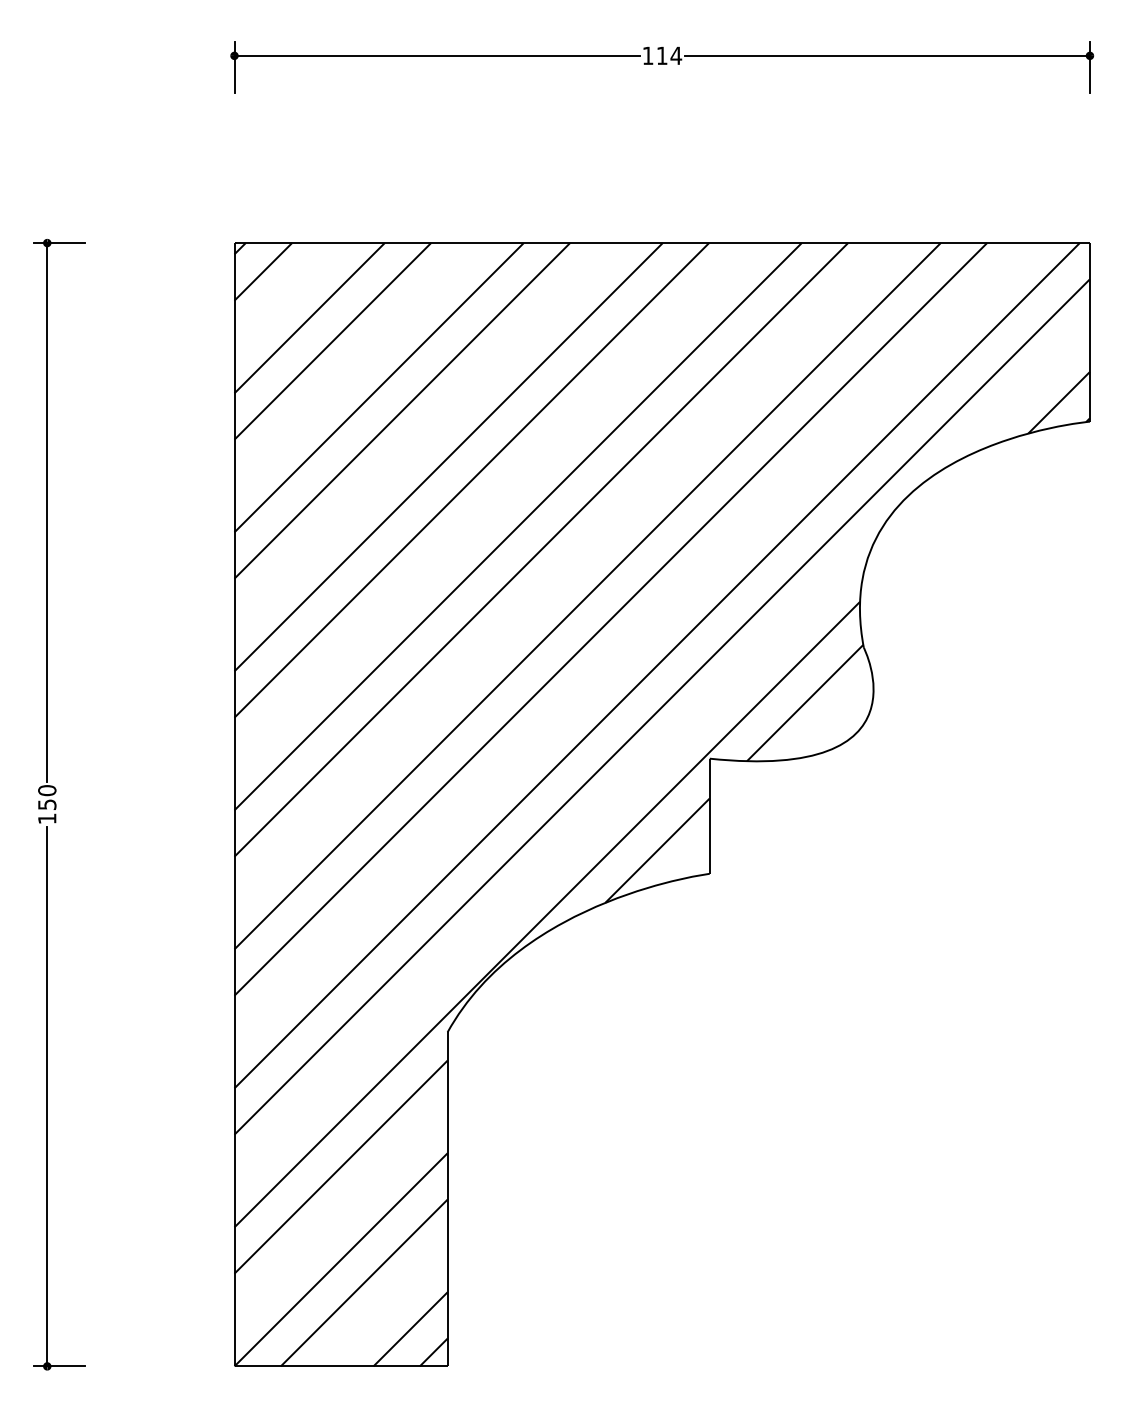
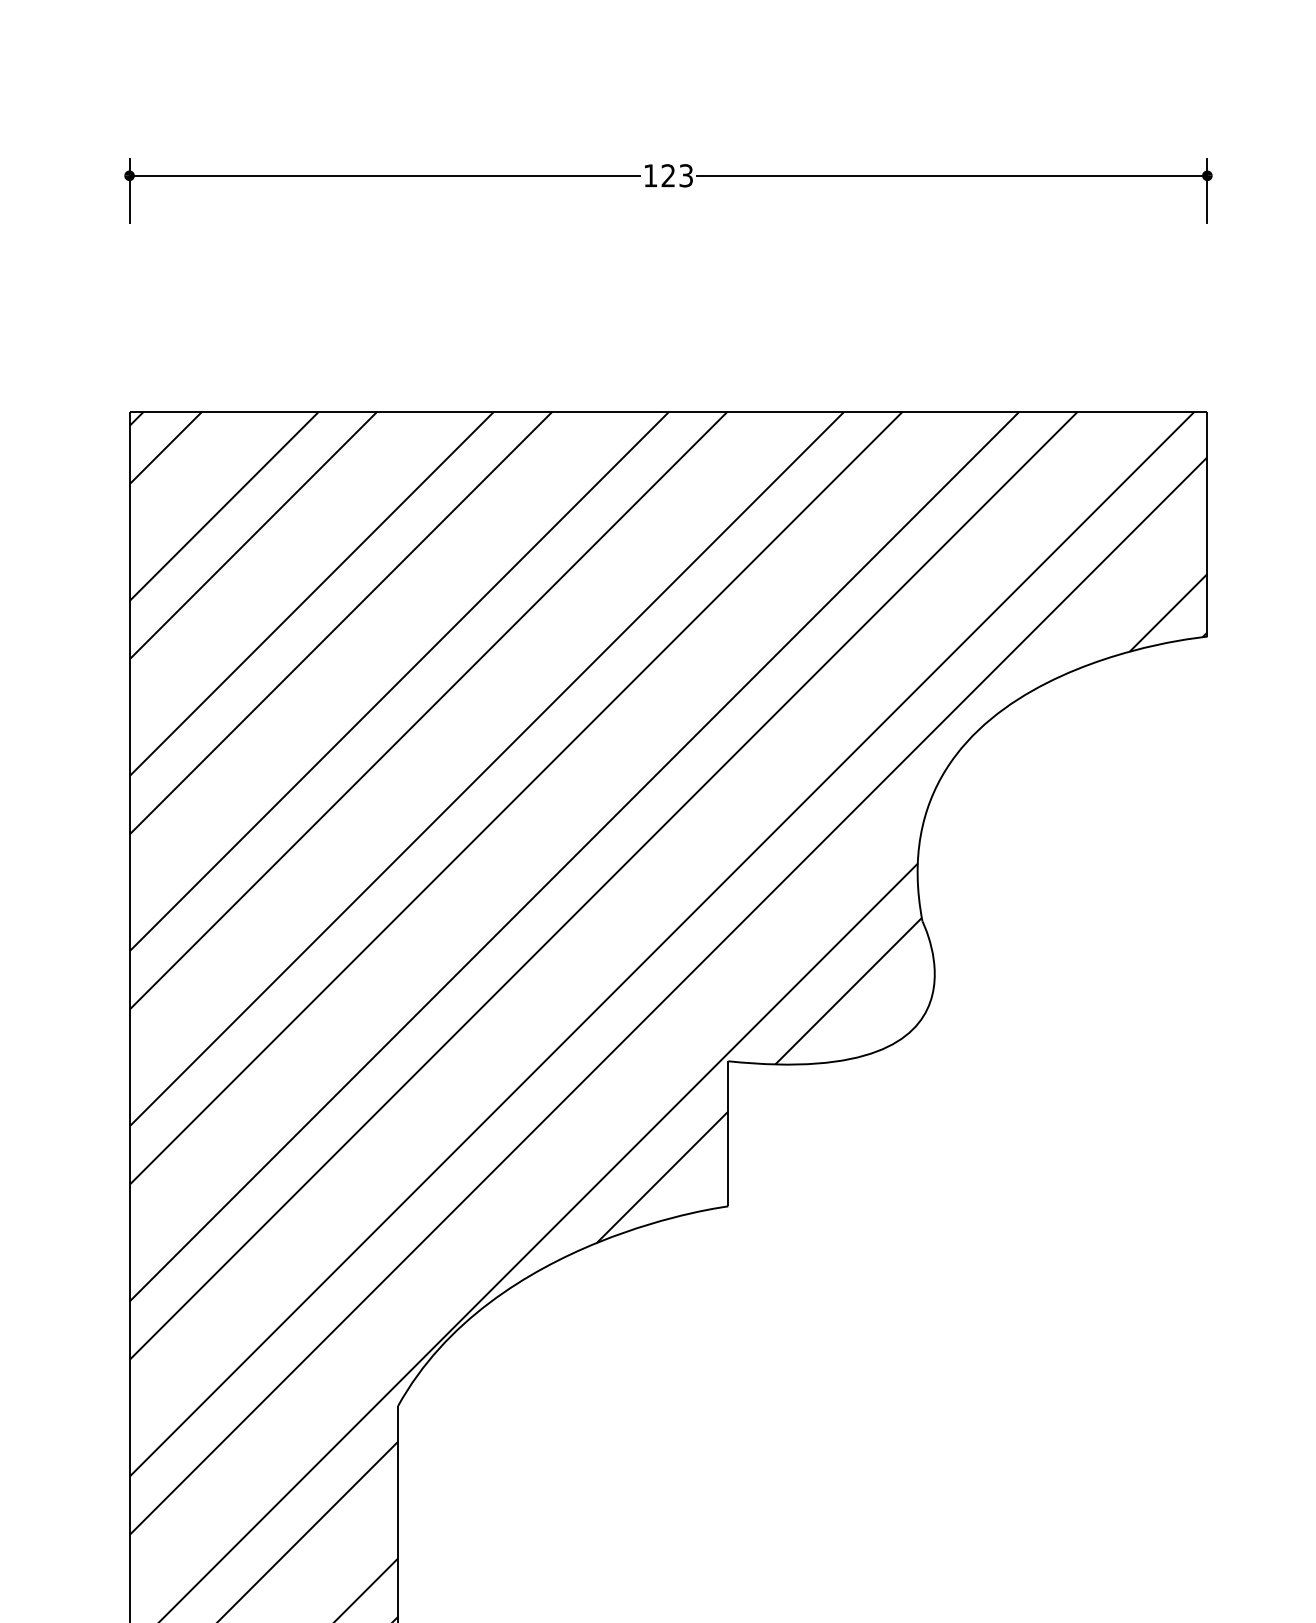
text: (669, 55) -> (677, 175), 114 -> 123

